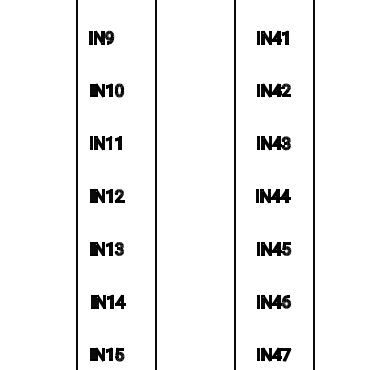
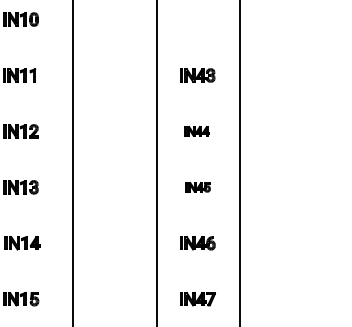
part: (273, 90) -> (197, 19), removed
part: (273, 195) -> (197, 130), size x0.7
part: (274, 248) -> (198, 186), size x0.7

